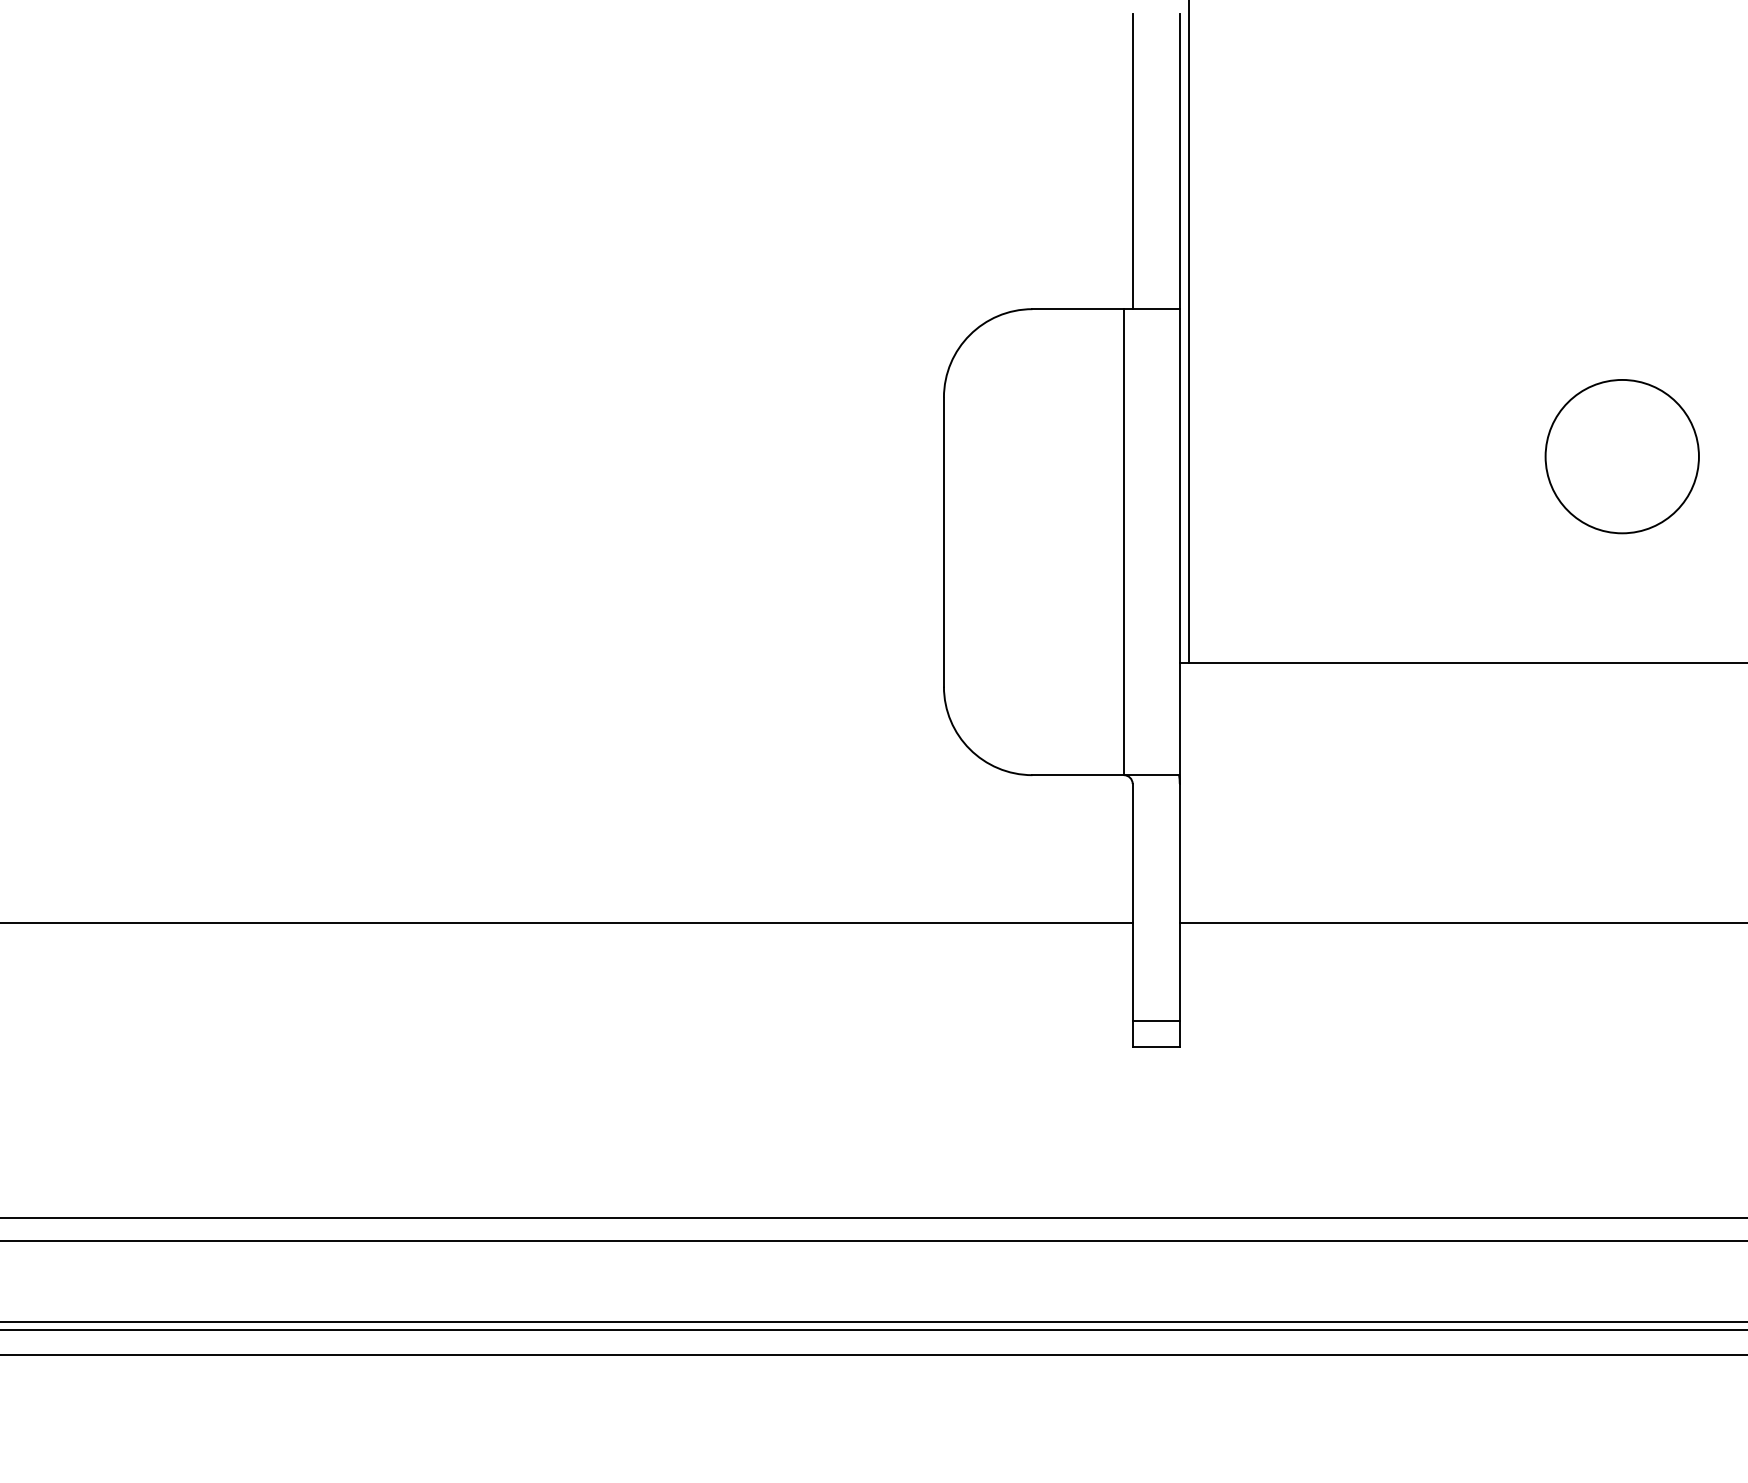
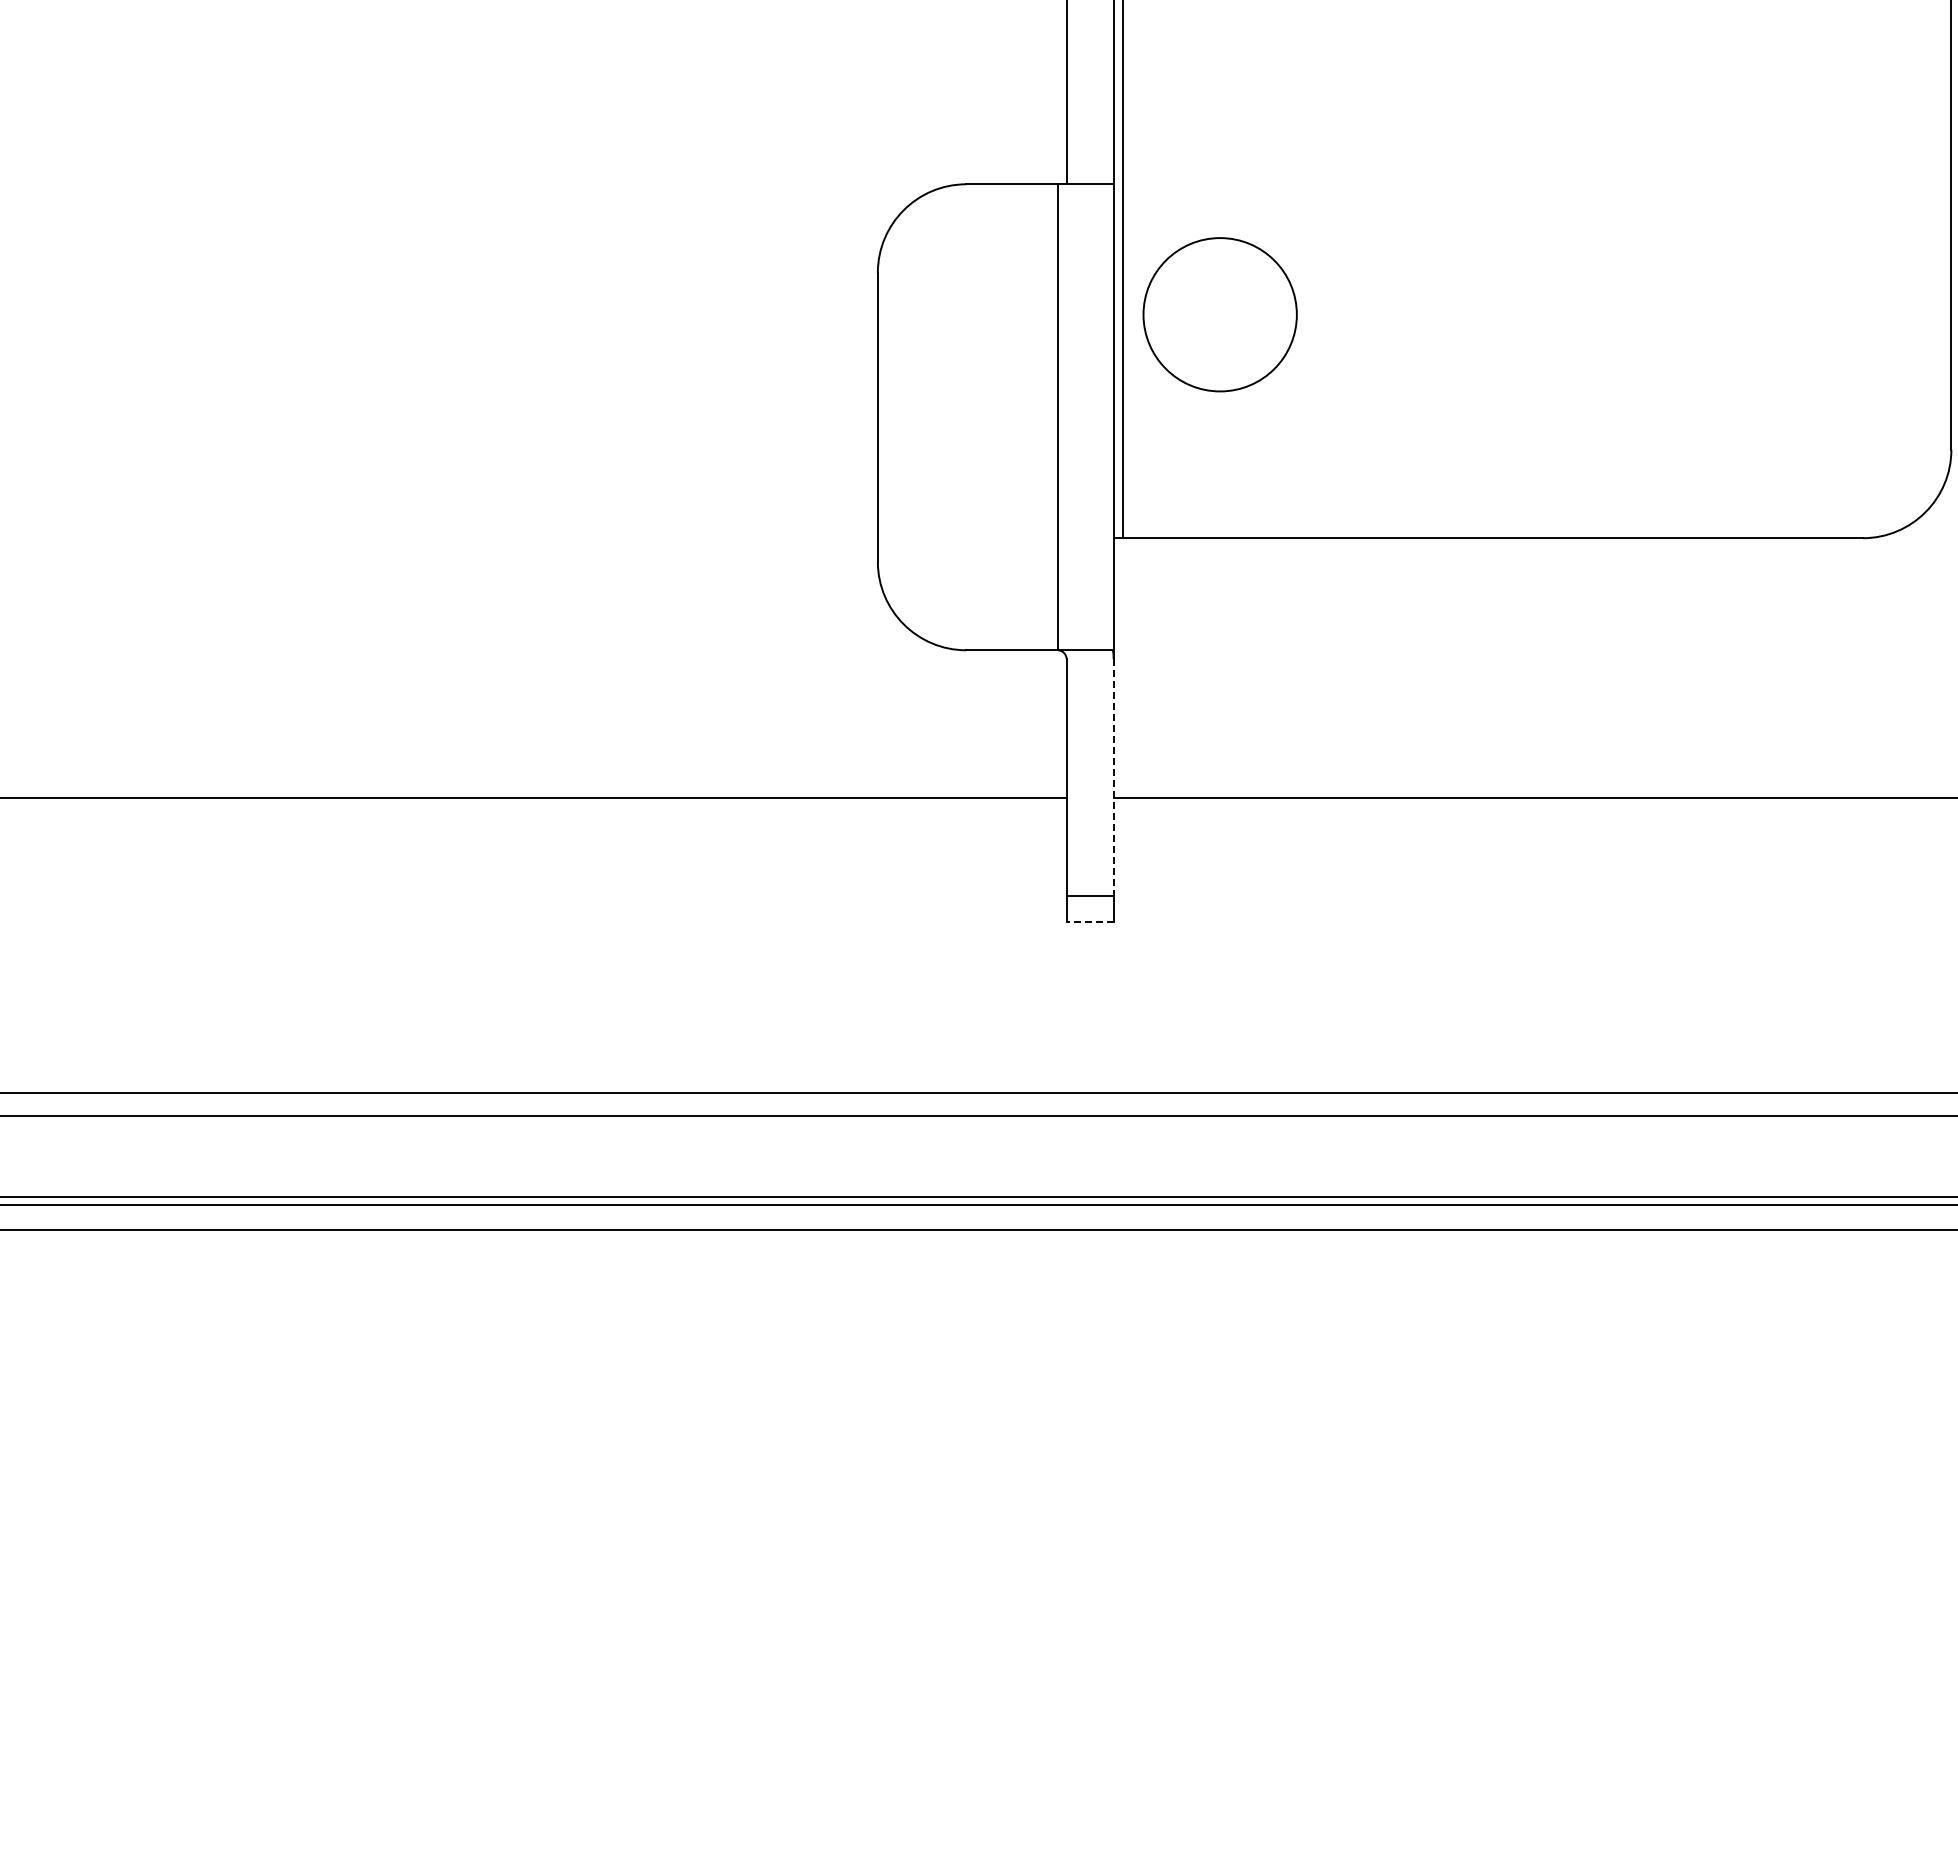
circle: (1621, 456) -> (1219, 314), moved
line: (1179, 902) -> (1113, 777), solid -> dashed
line: (1156, 1046) -> (1090, 921), solid -> dashed

